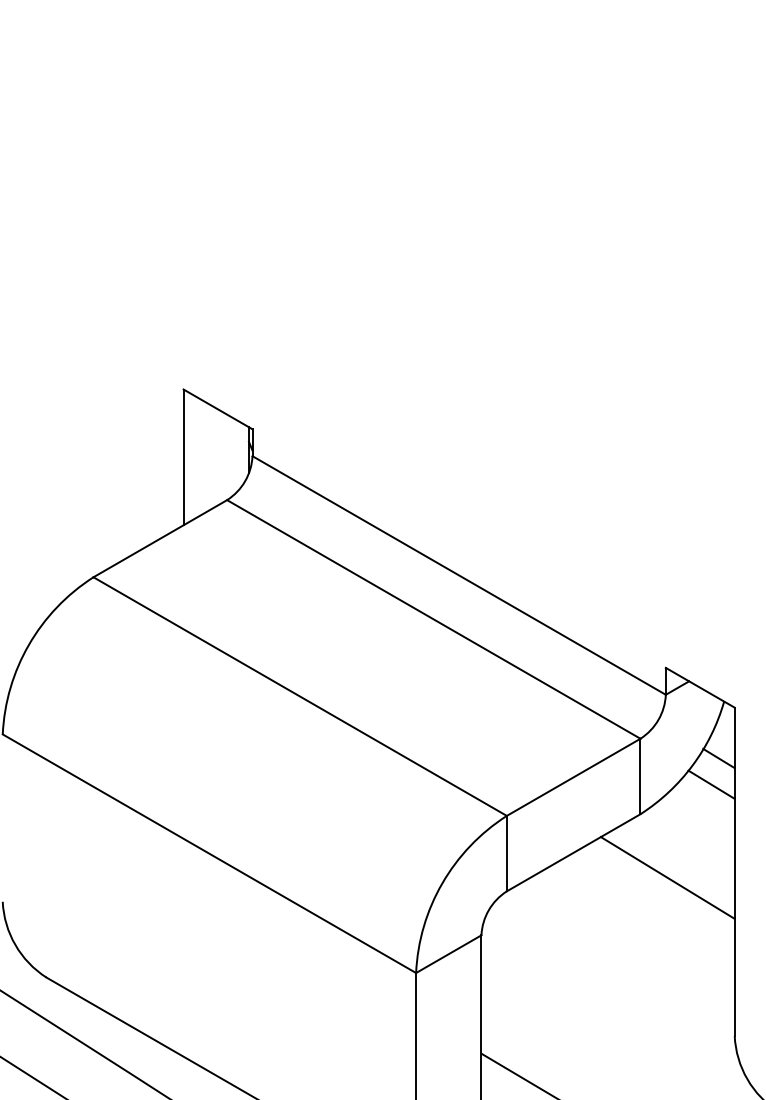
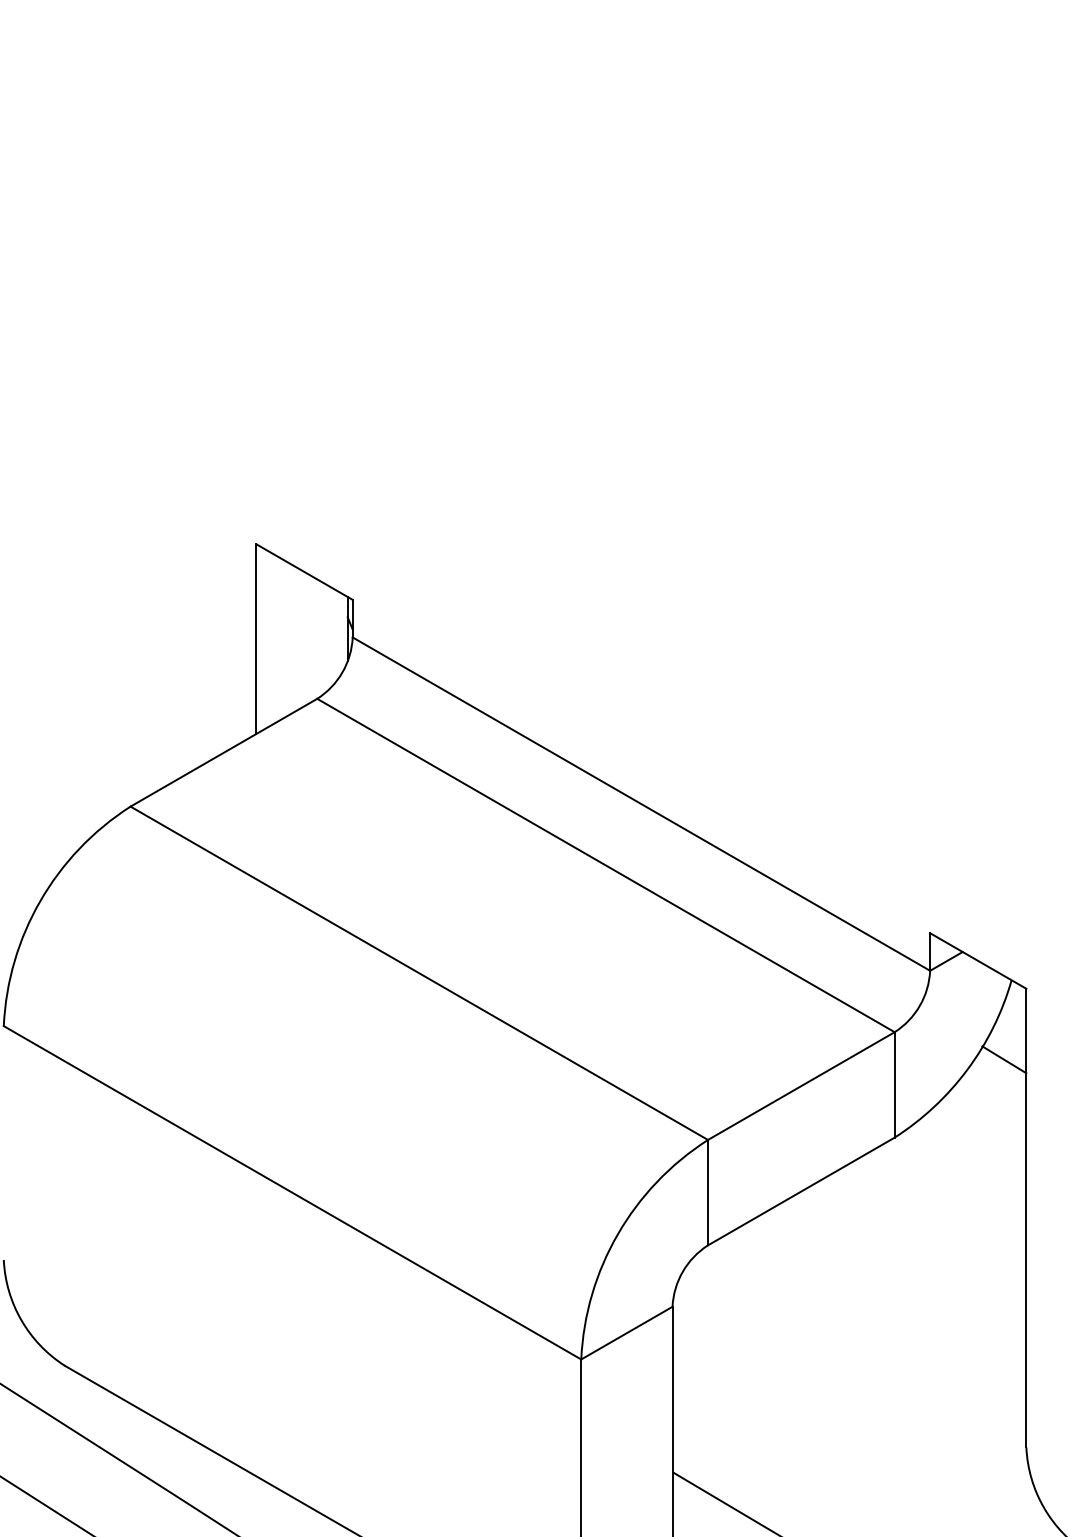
line: (711, 784) -> (993, 1096), removed
line: (667, 877) -> (932, 1226), removed

